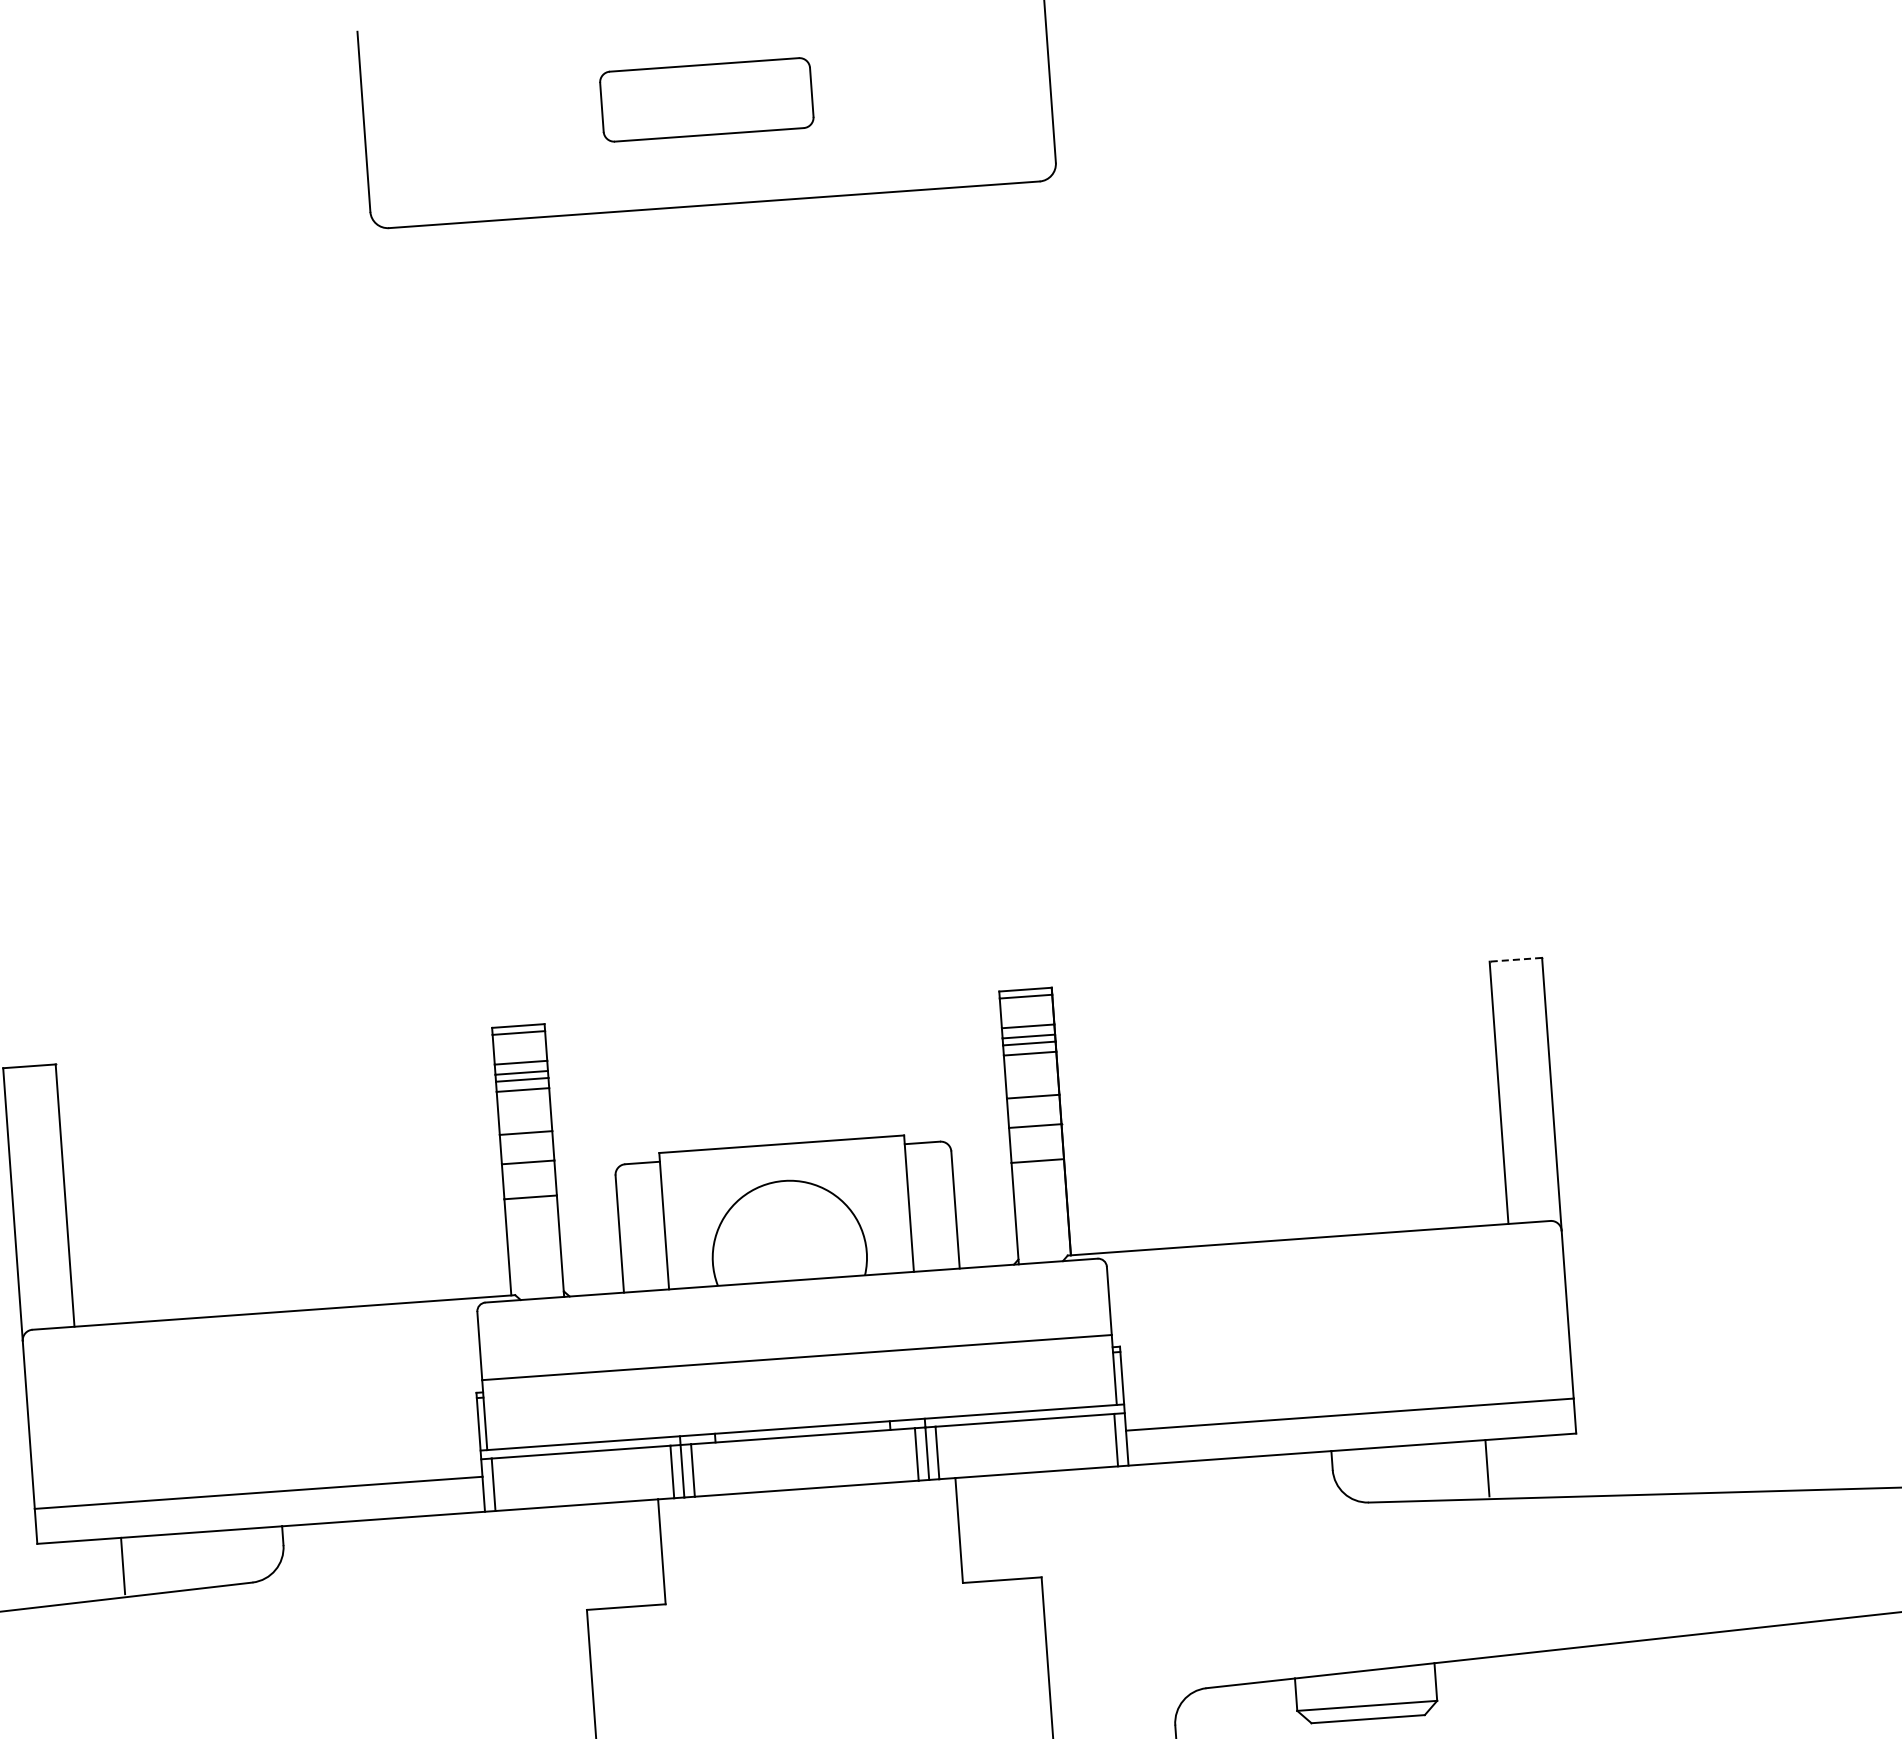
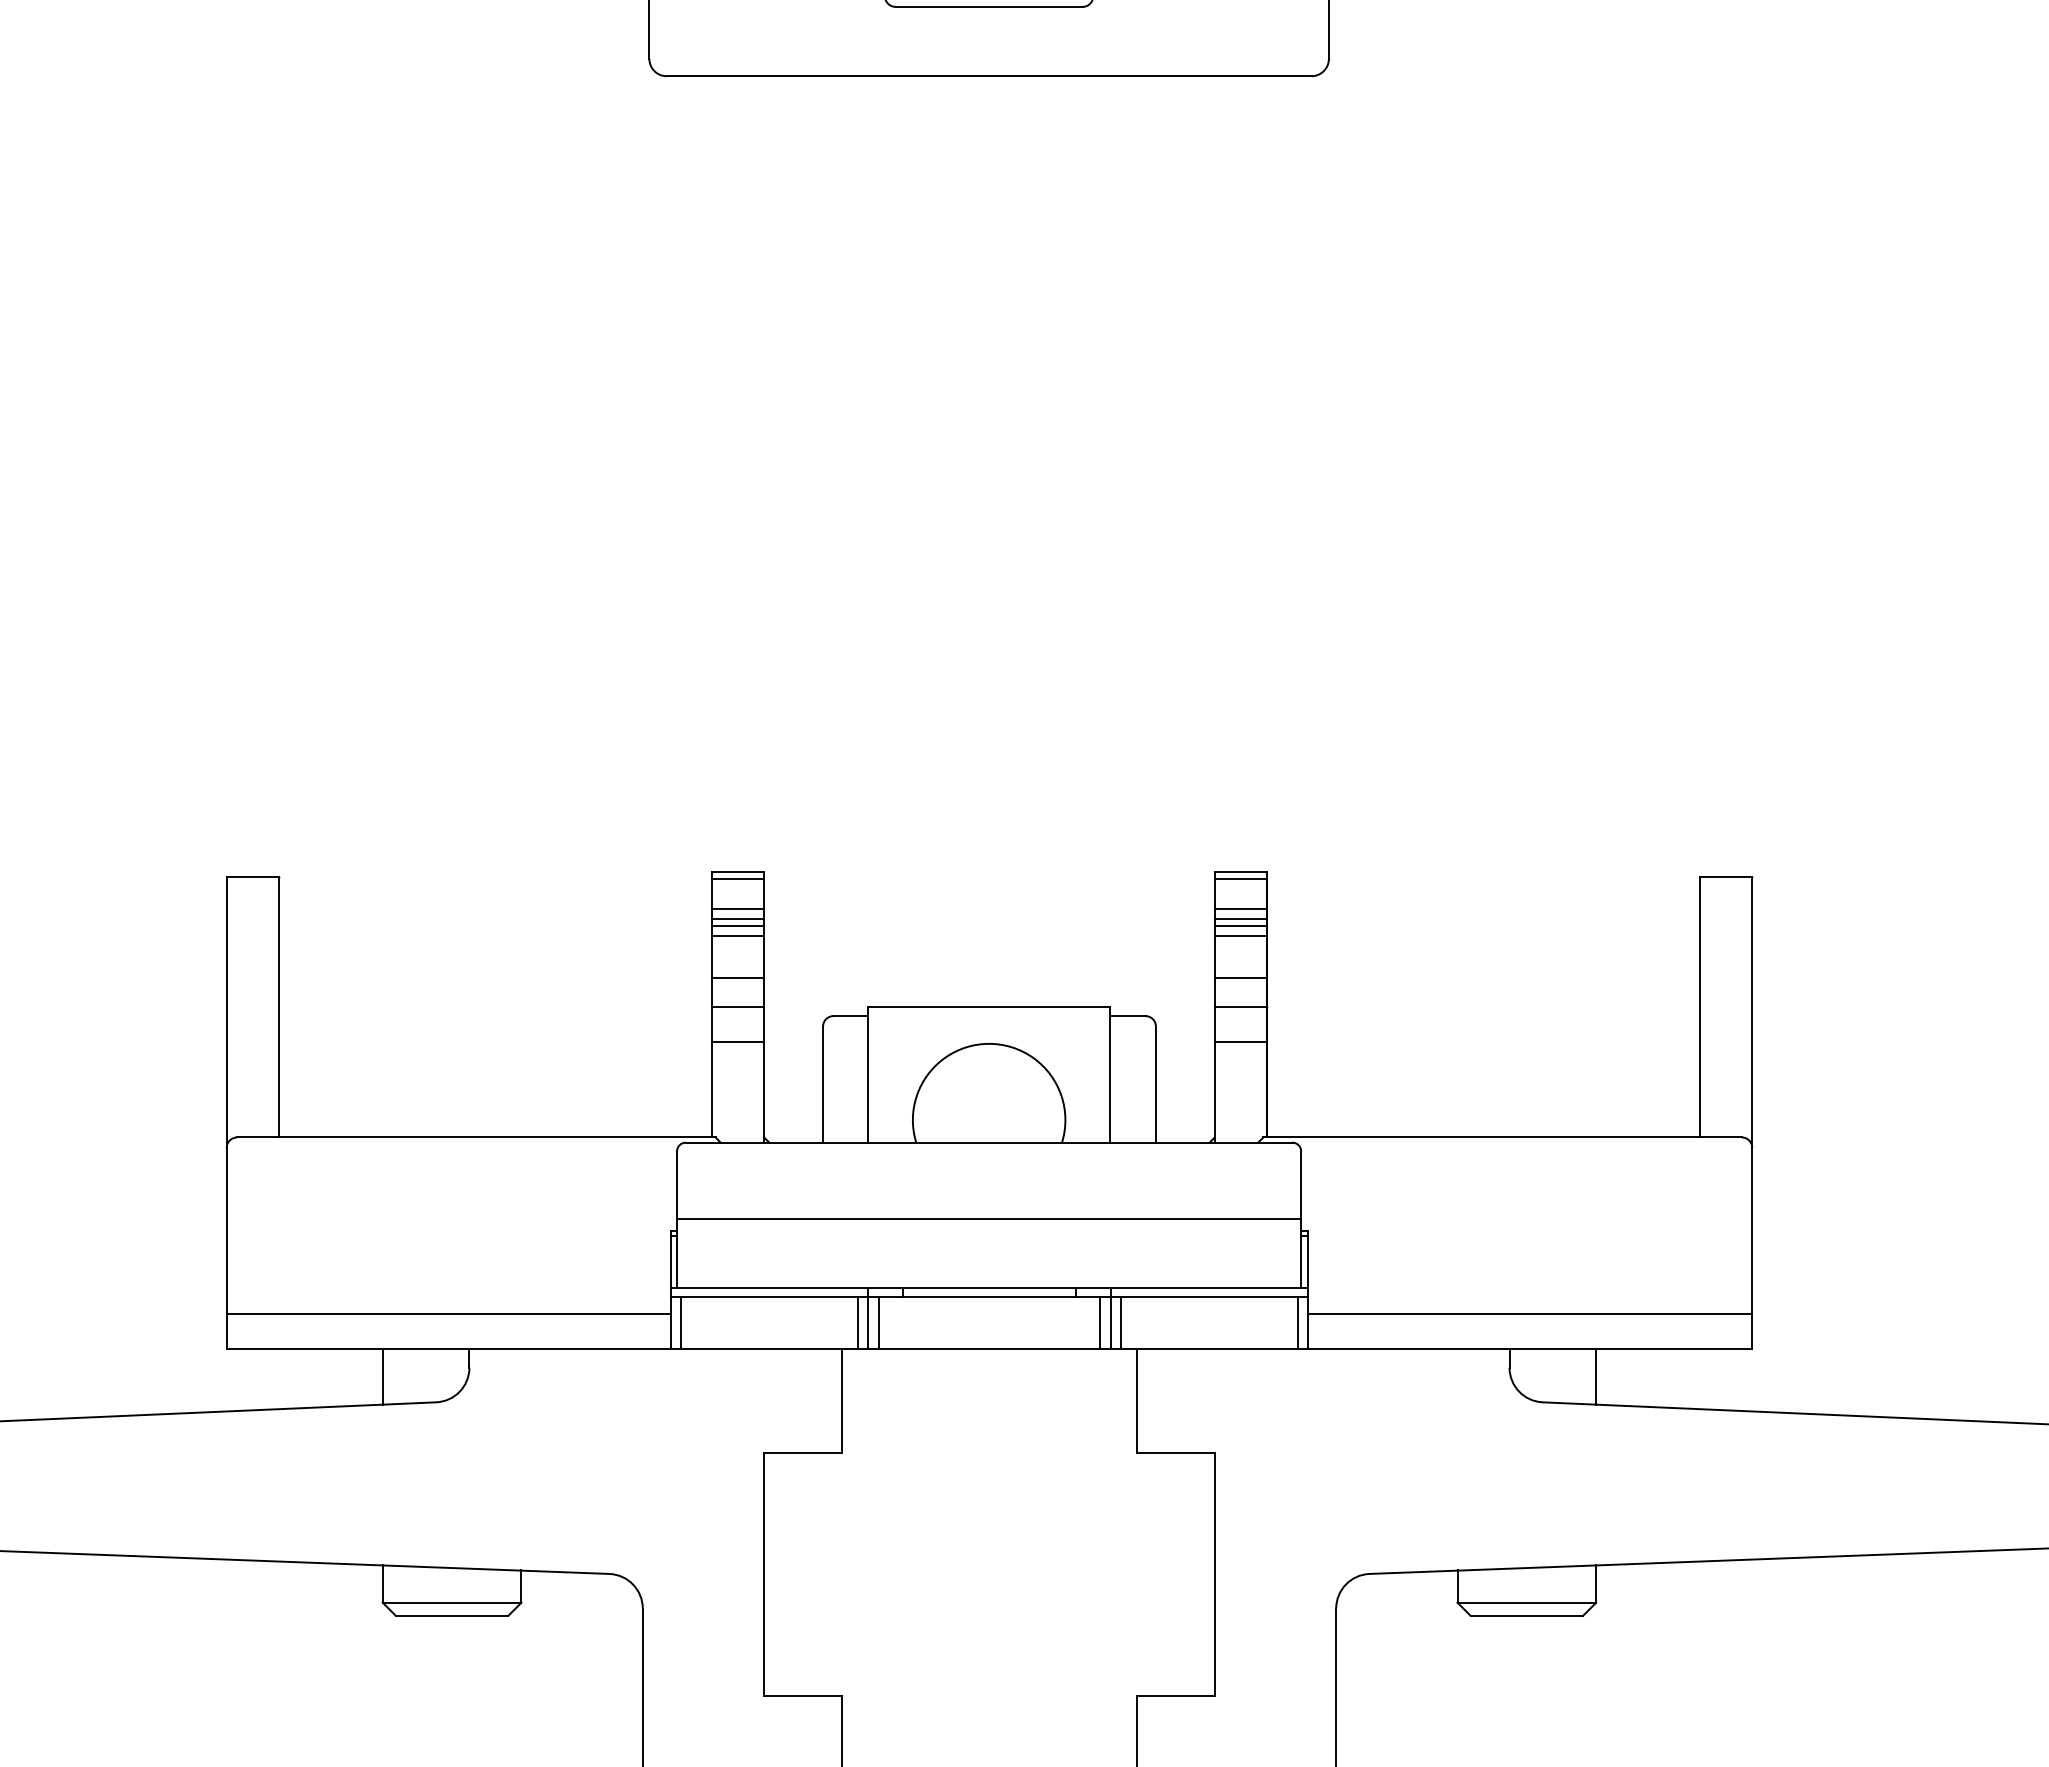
line: (1515, 959) -> (1725, 877), dashed -> solid
line: (1487, 1467) -> (1596, 1376), moved
line: (122, 1565) -> (382, 1376), moved

